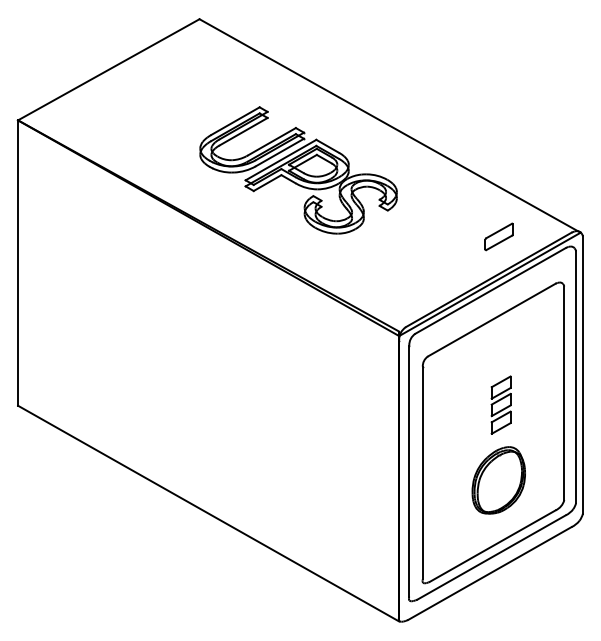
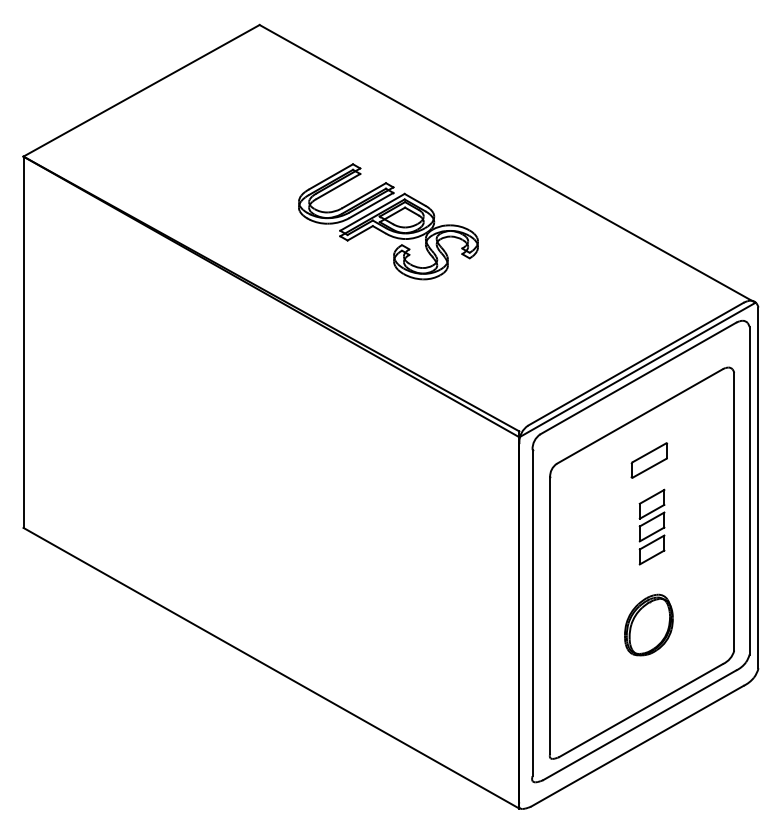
part: (298, 170) -> (388, 221), size x0.7
part: (498, 236) -> (648, 459), moved
part: (498, 480) -> (648, 625), size x0.7

